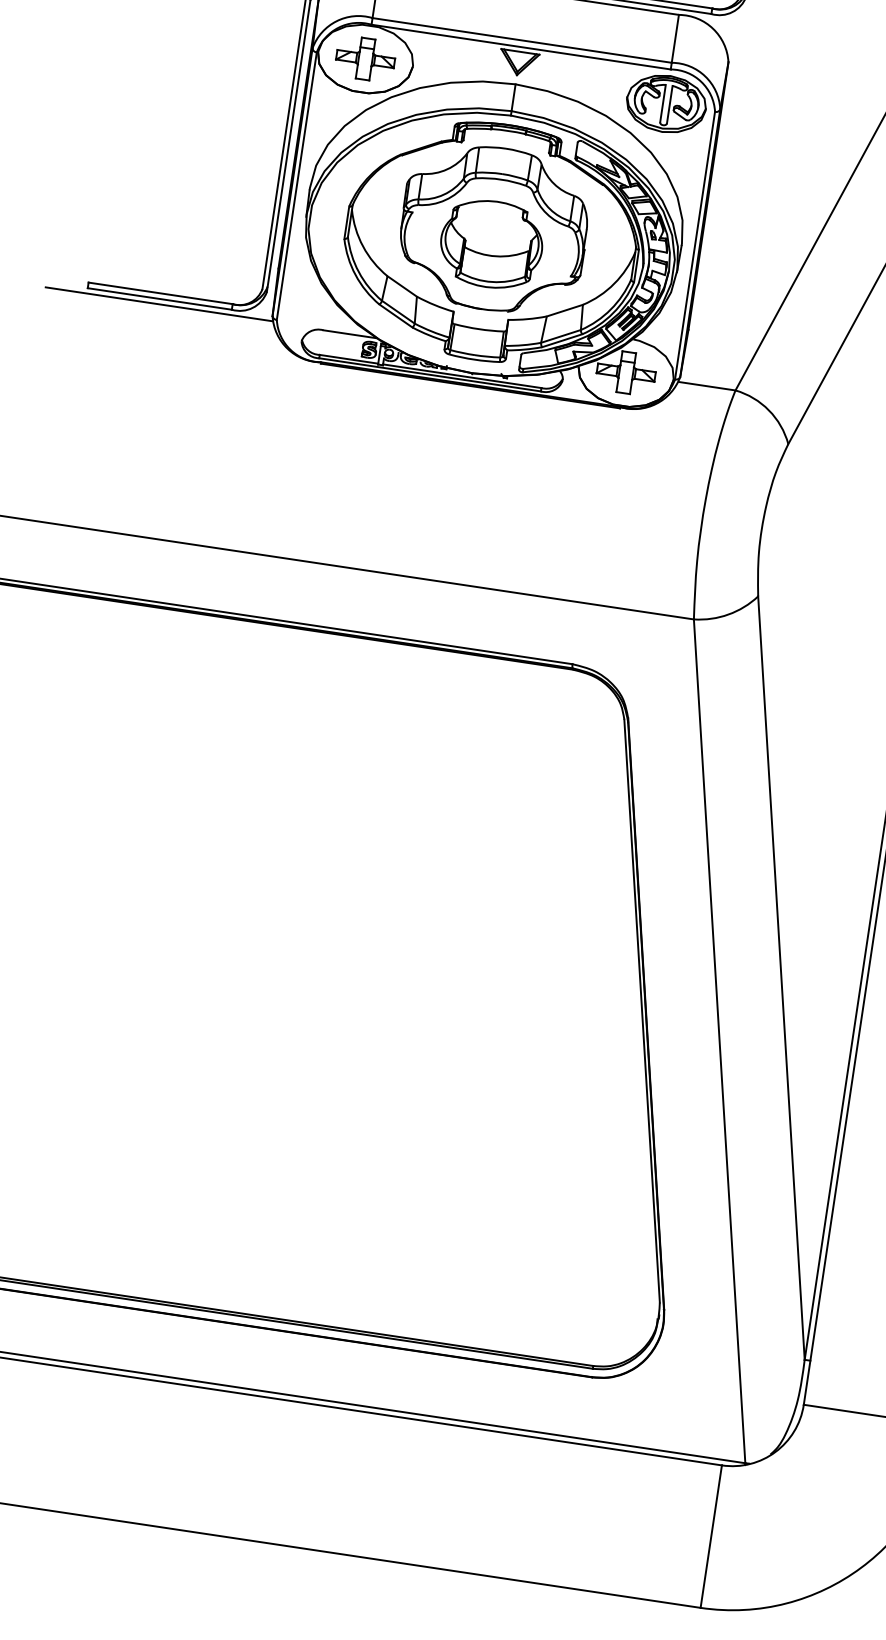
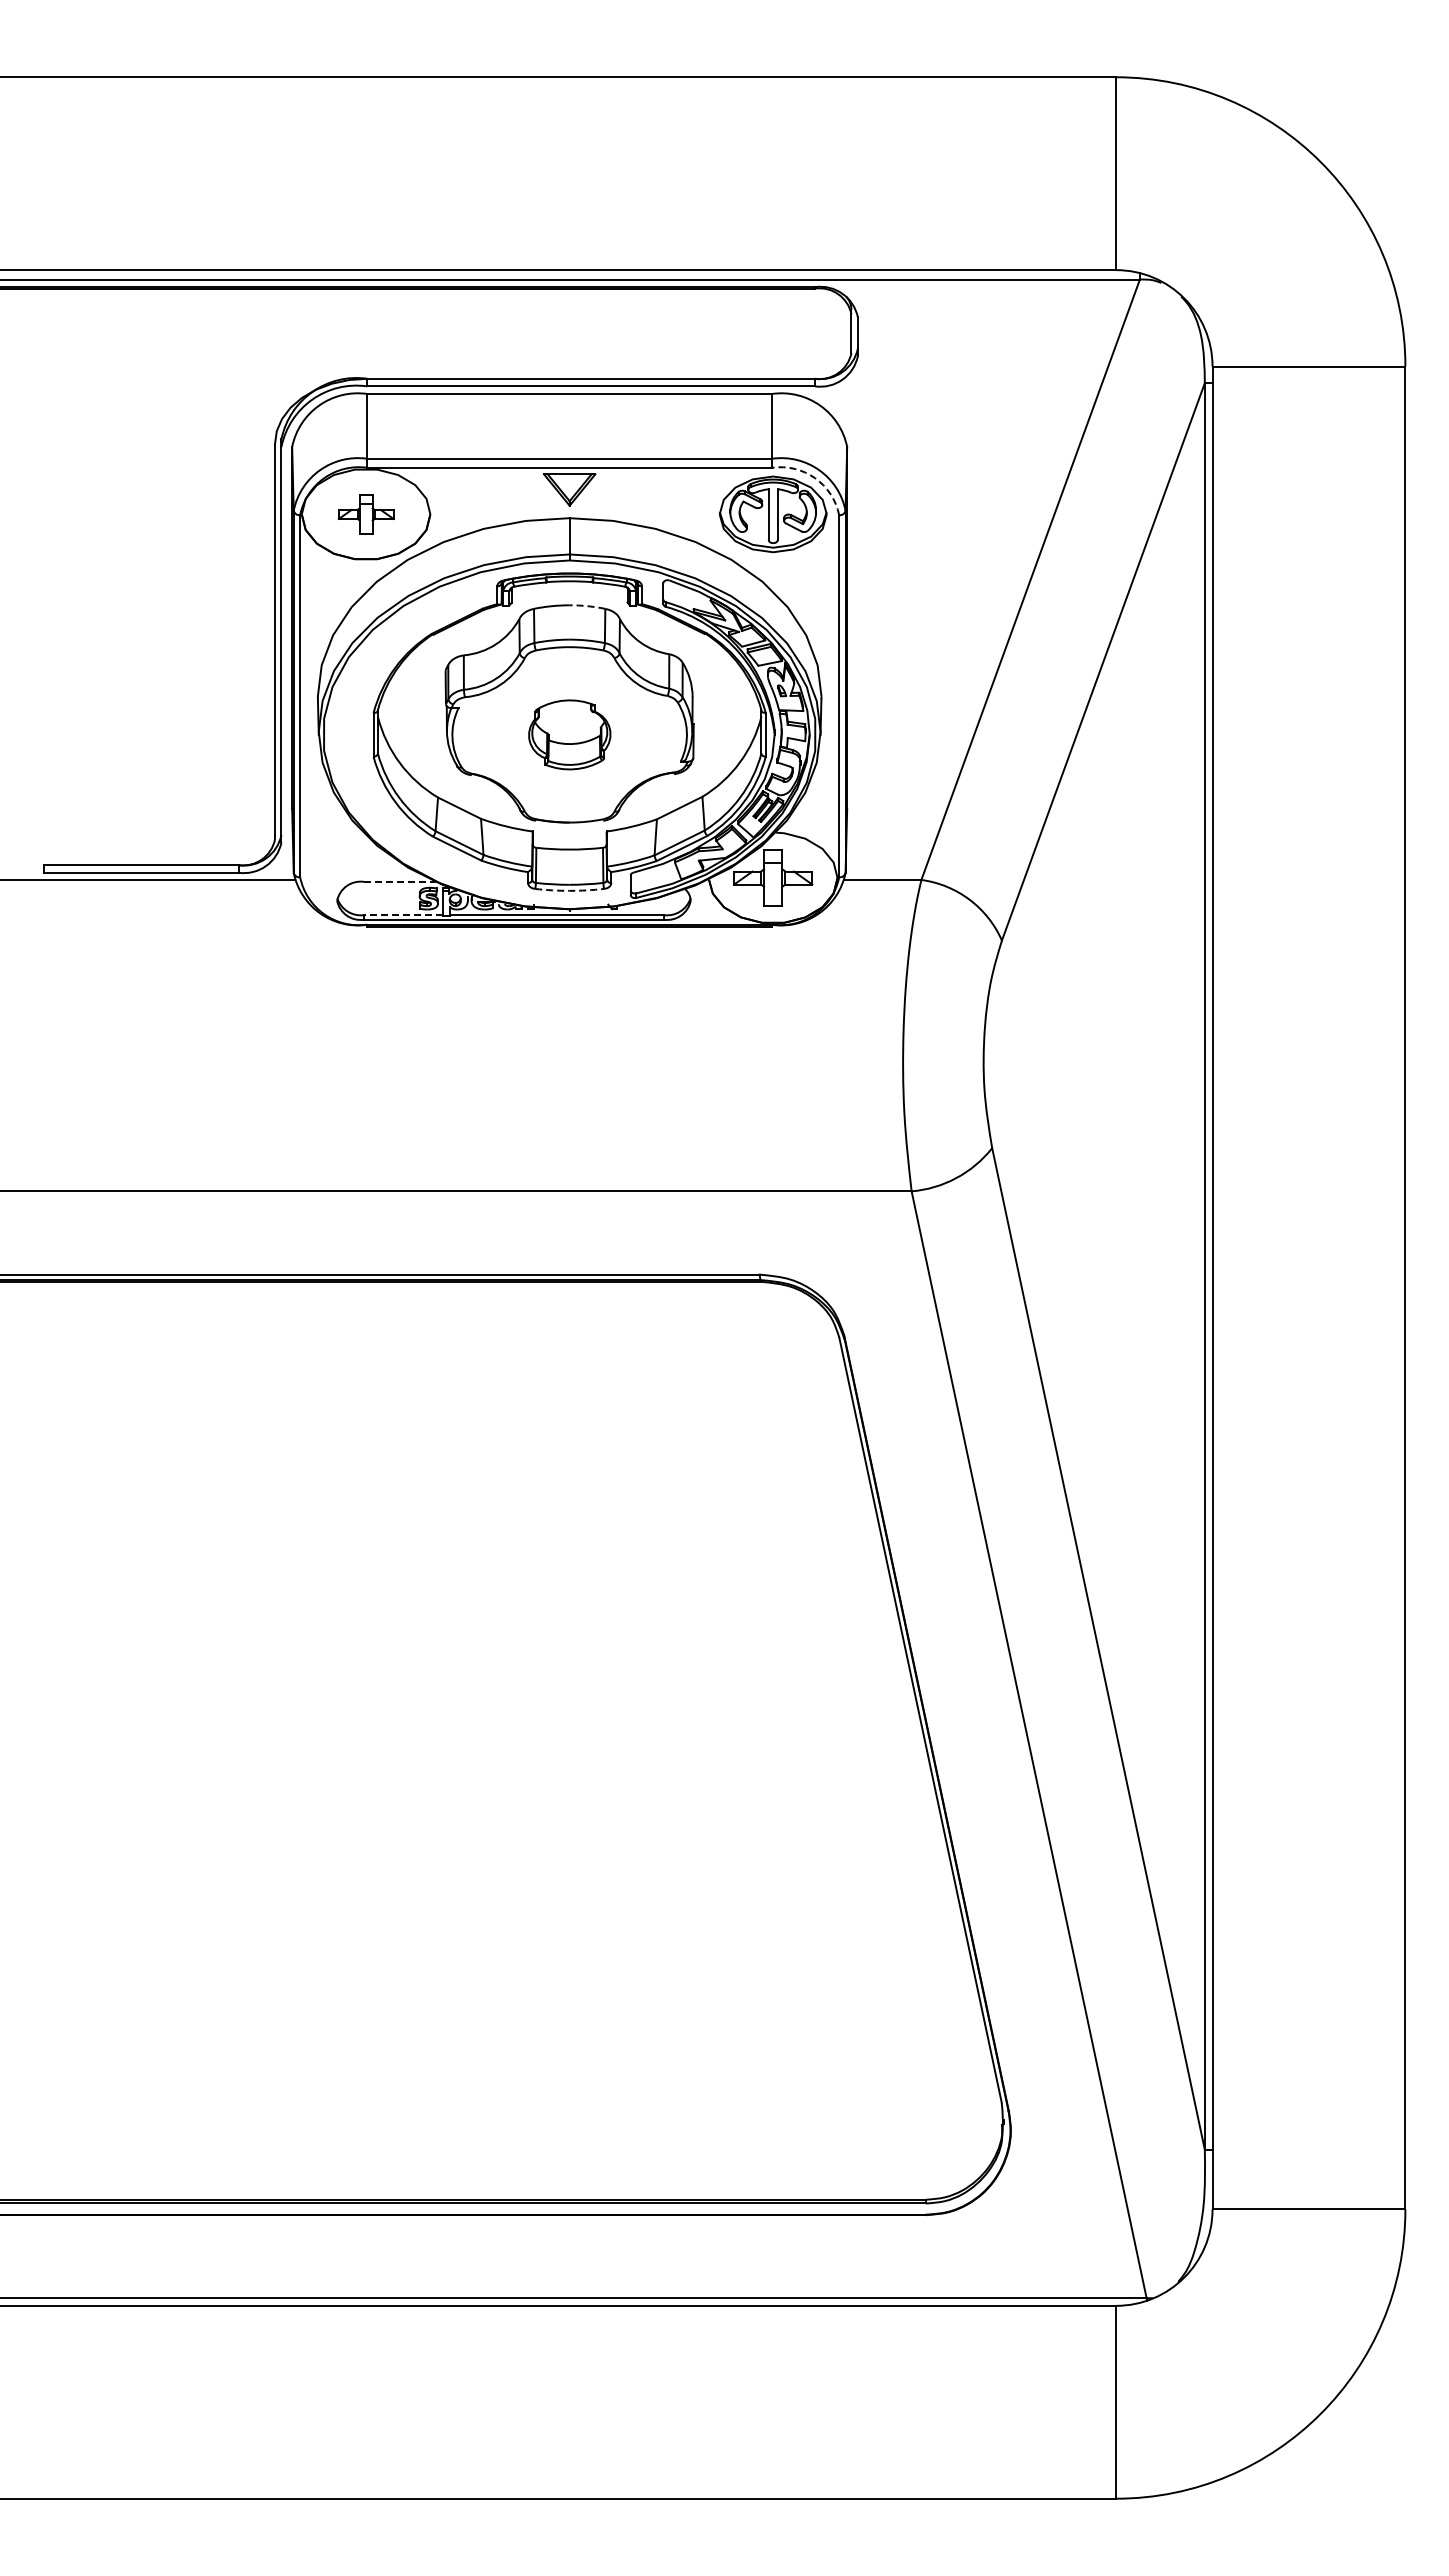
part: (365, 59) -> (366, 514), size x0.7
arc: (701, 82) -> (815, 478), solid -> dashed
arc: (519, 151) -> (587, 606), solid -> dashed
part: (491, 244) -> (569, 734), size x0.6
line: (349, 333) -> (399, 881), solid -> dashed
line: (348, 359) -> (403, 915), solid -> dashed
arc: (474, 359) -> (569, 890), solid -> dashed

